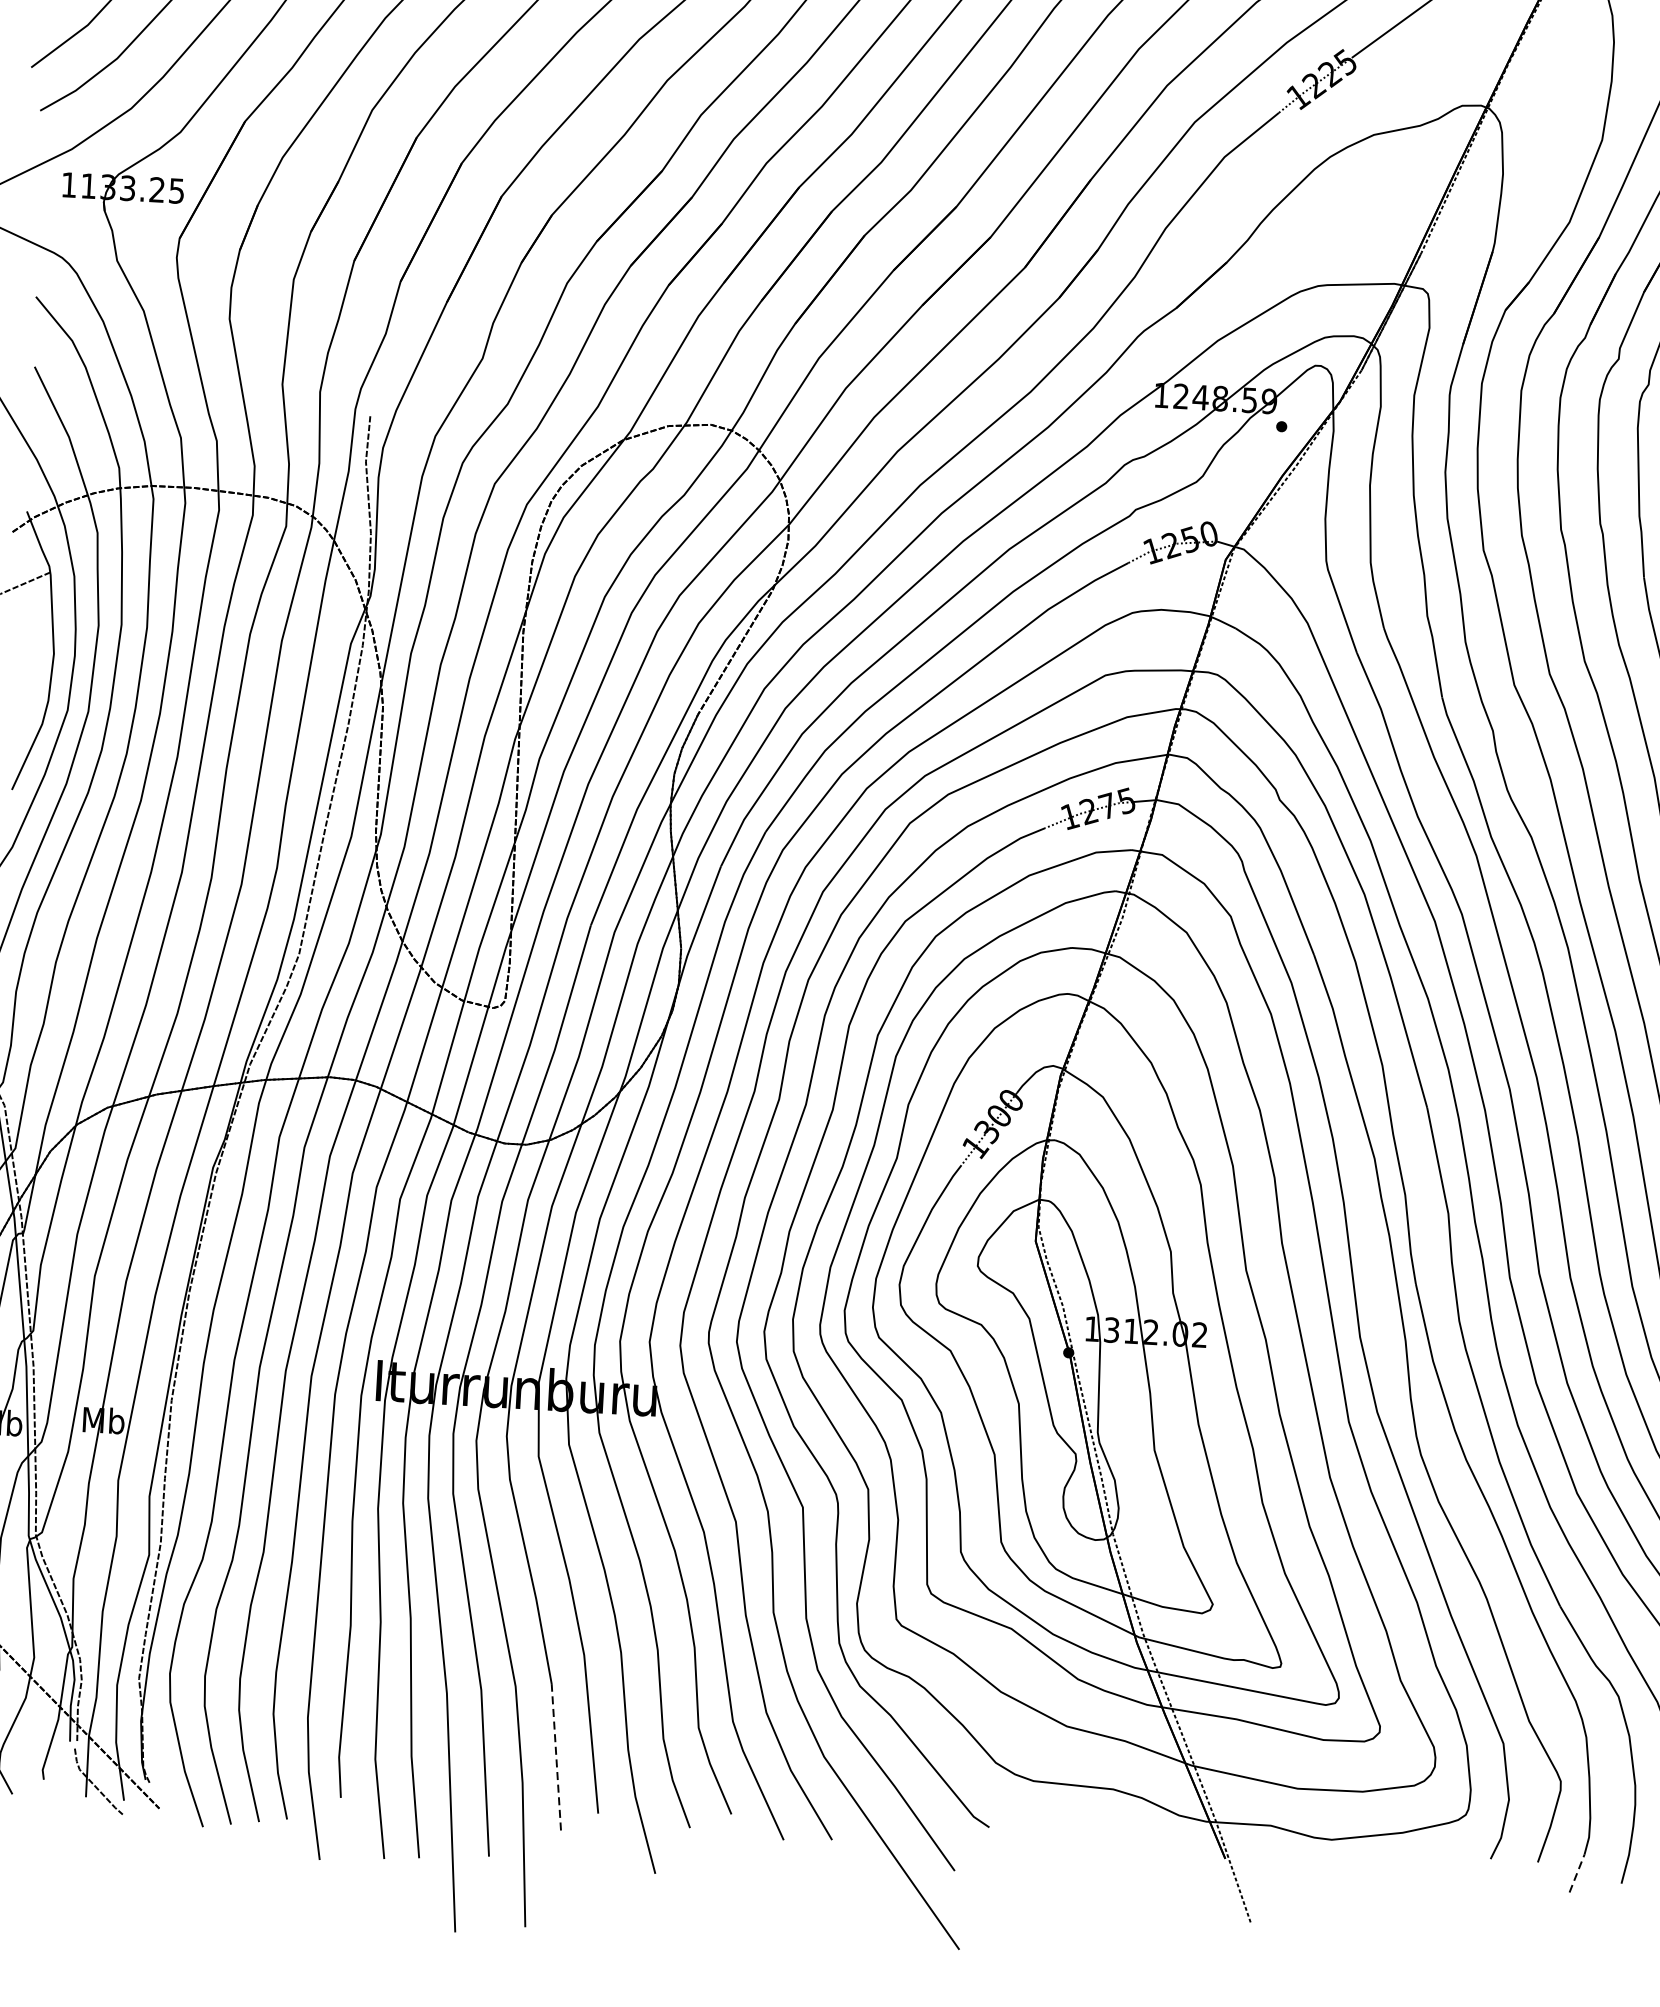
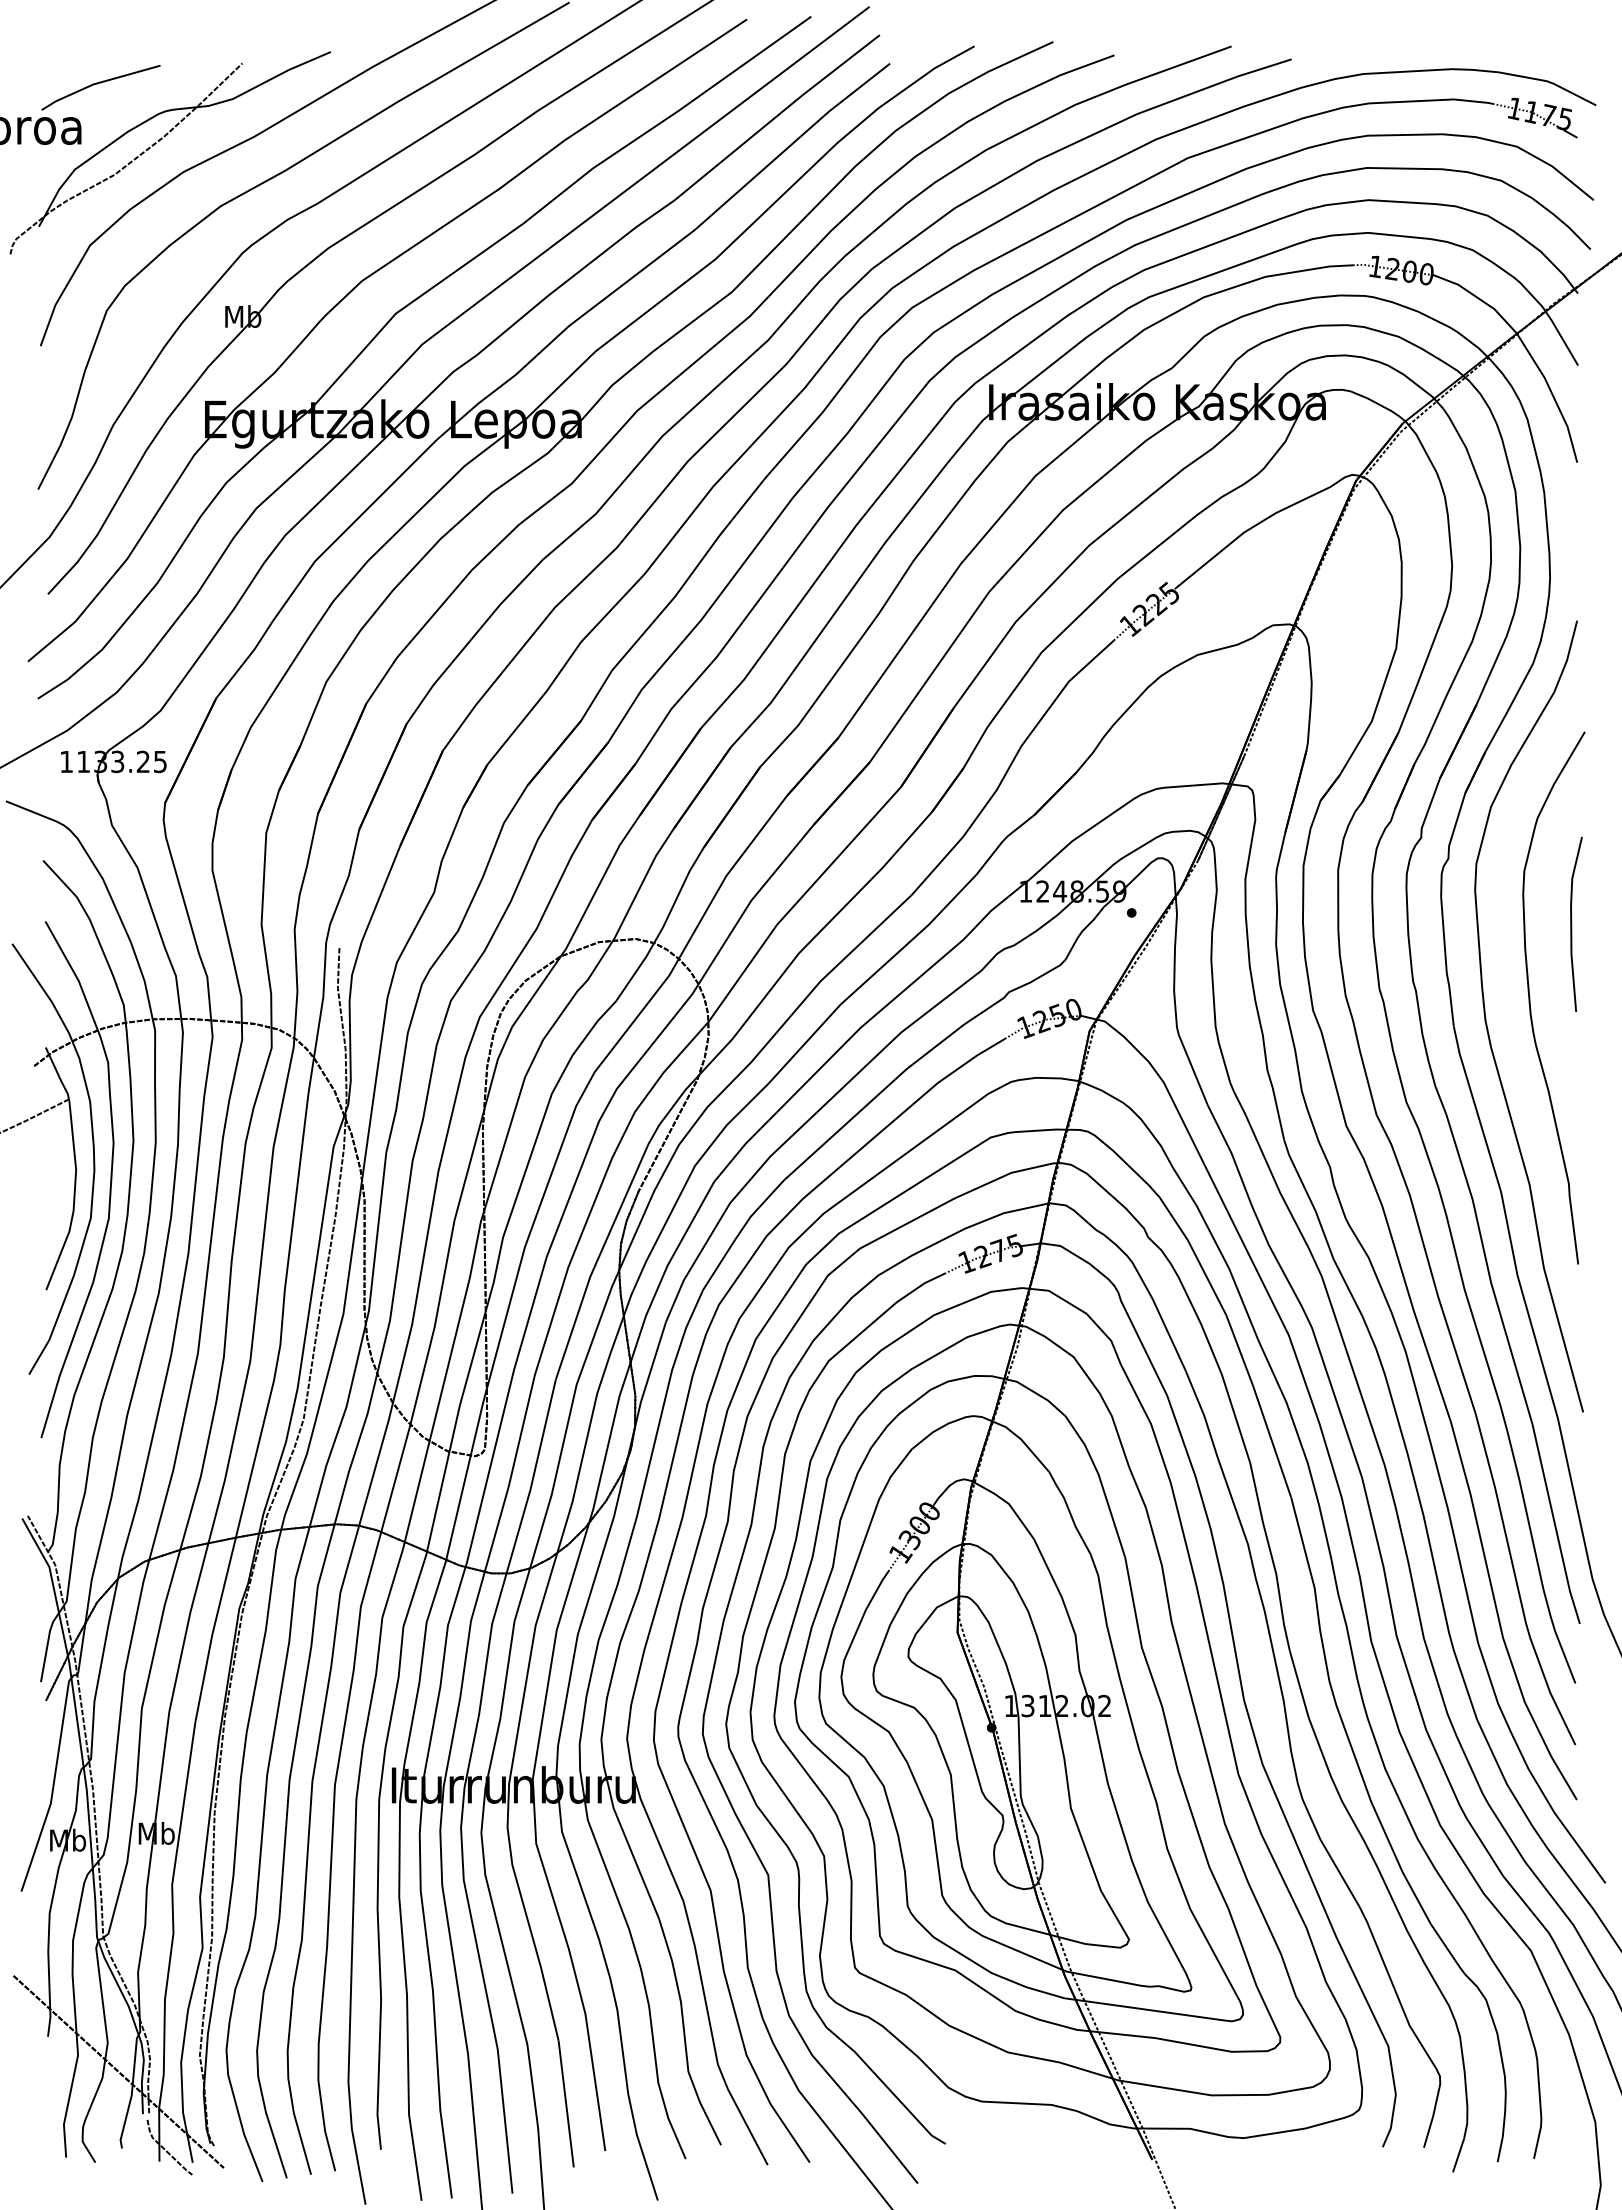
line: (556, 1757) -> (566, 2104), dashed -> solid
line: (1576, 1873) -> (1458, 2155), dashed -> solid

